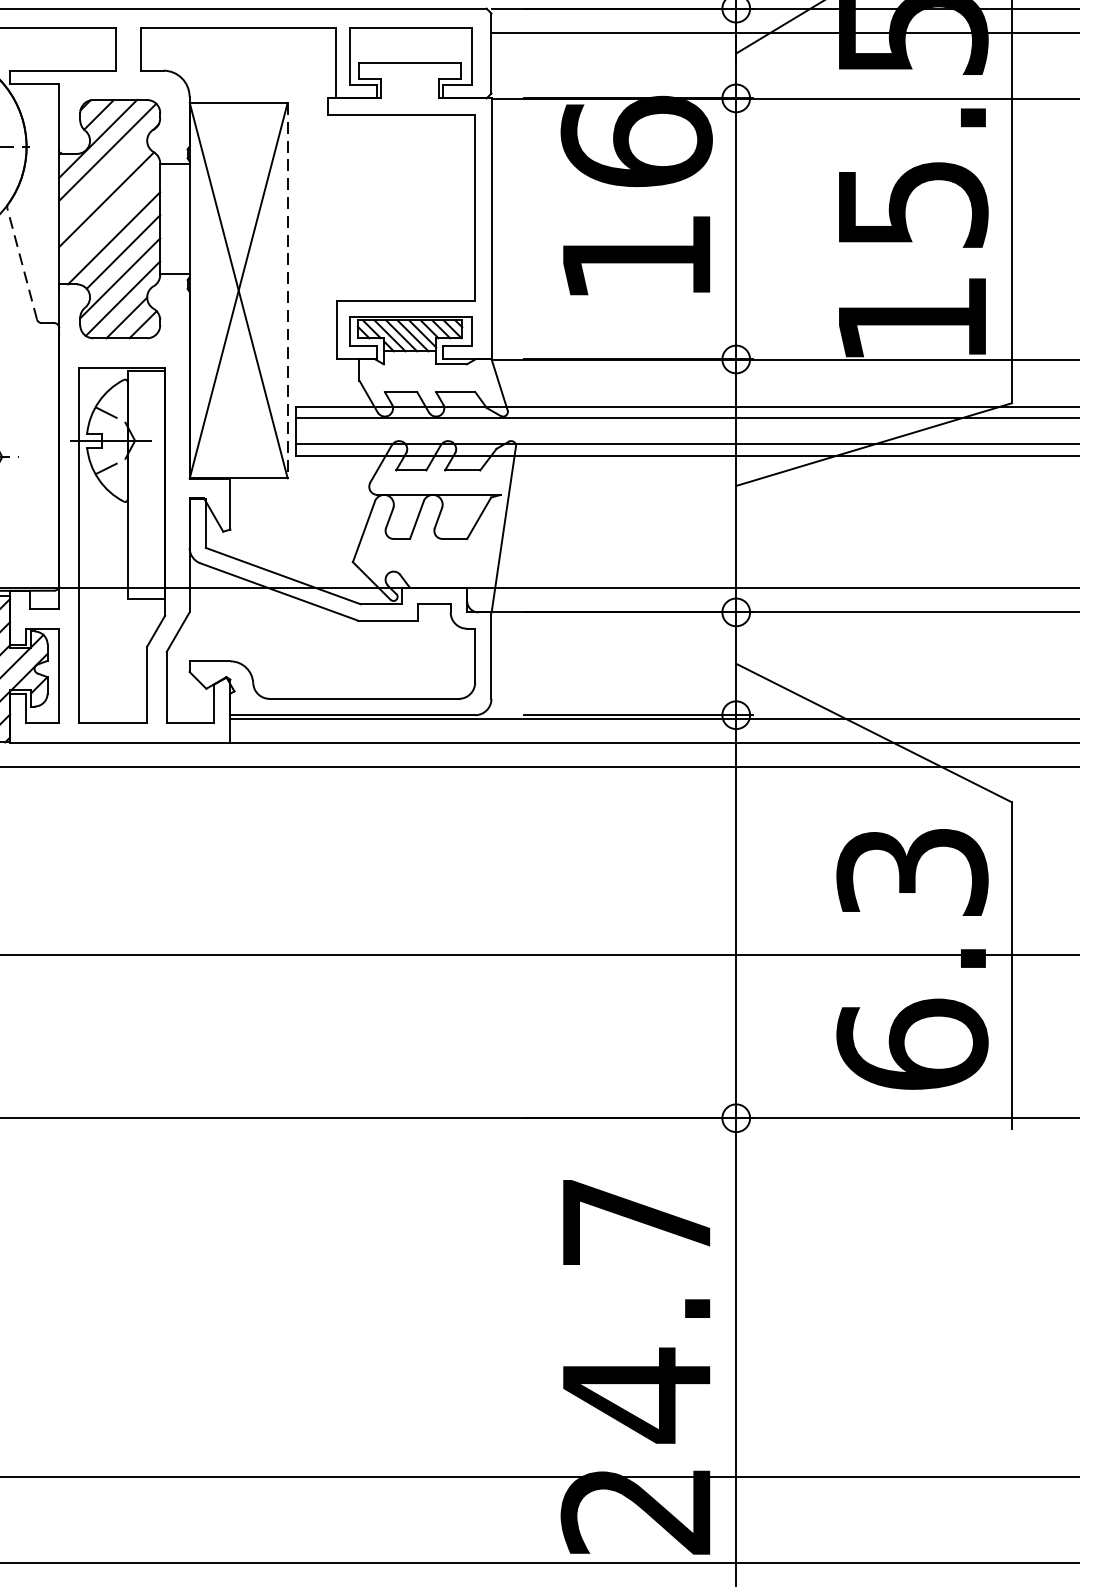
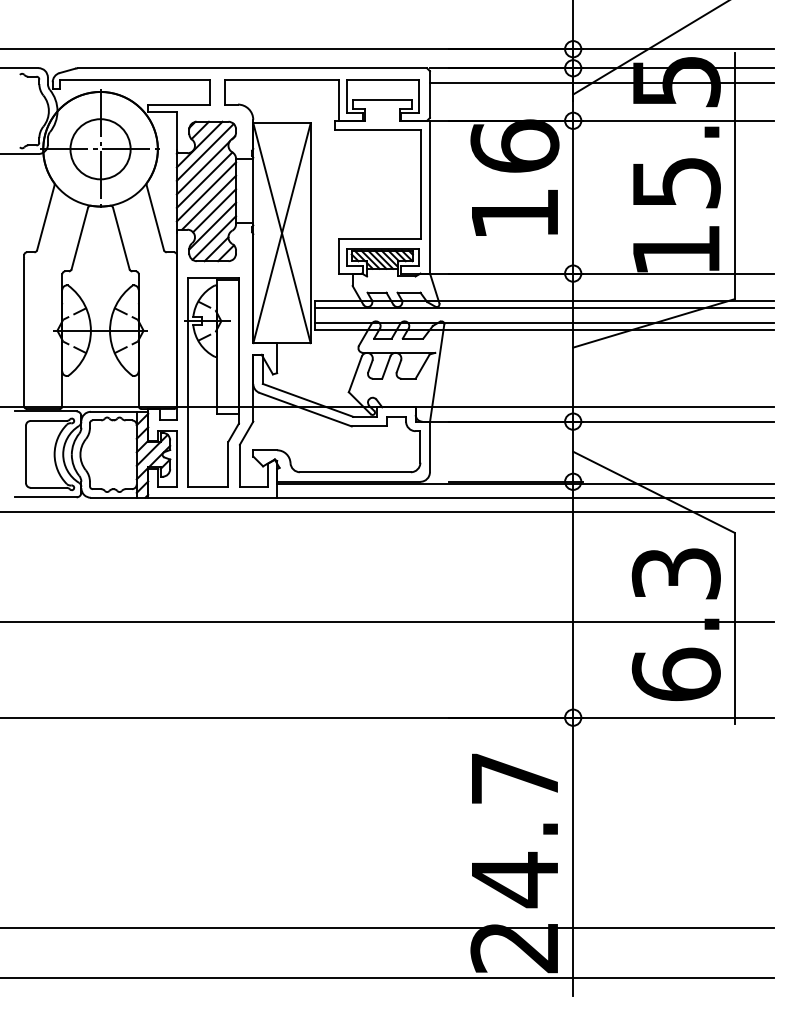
line: (102, 178) -> (202, 167), added
line: (109, 219) -> (206, 191), added
line: (22, 263) -> (155, 217), dashed -> solid
line: (287, 290) -> (310, 233), dashed -> solid

